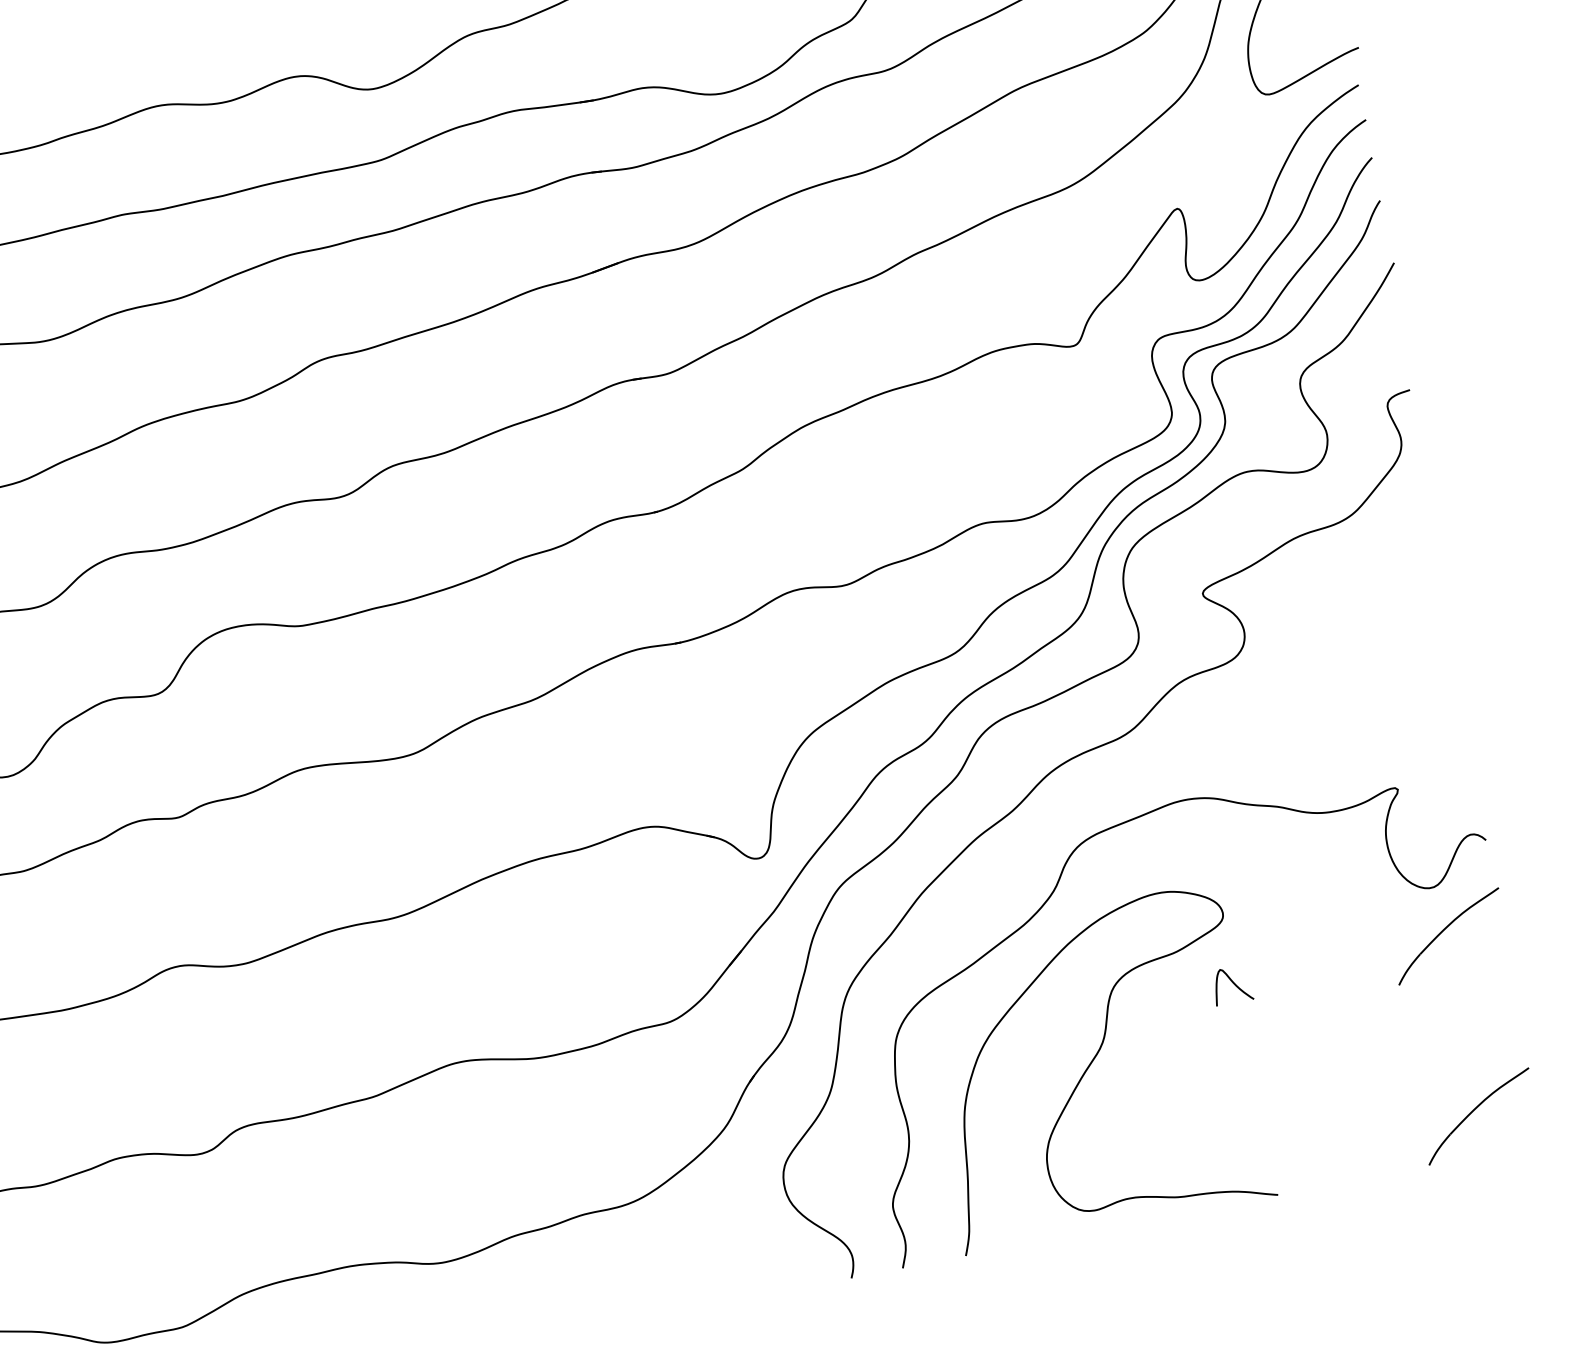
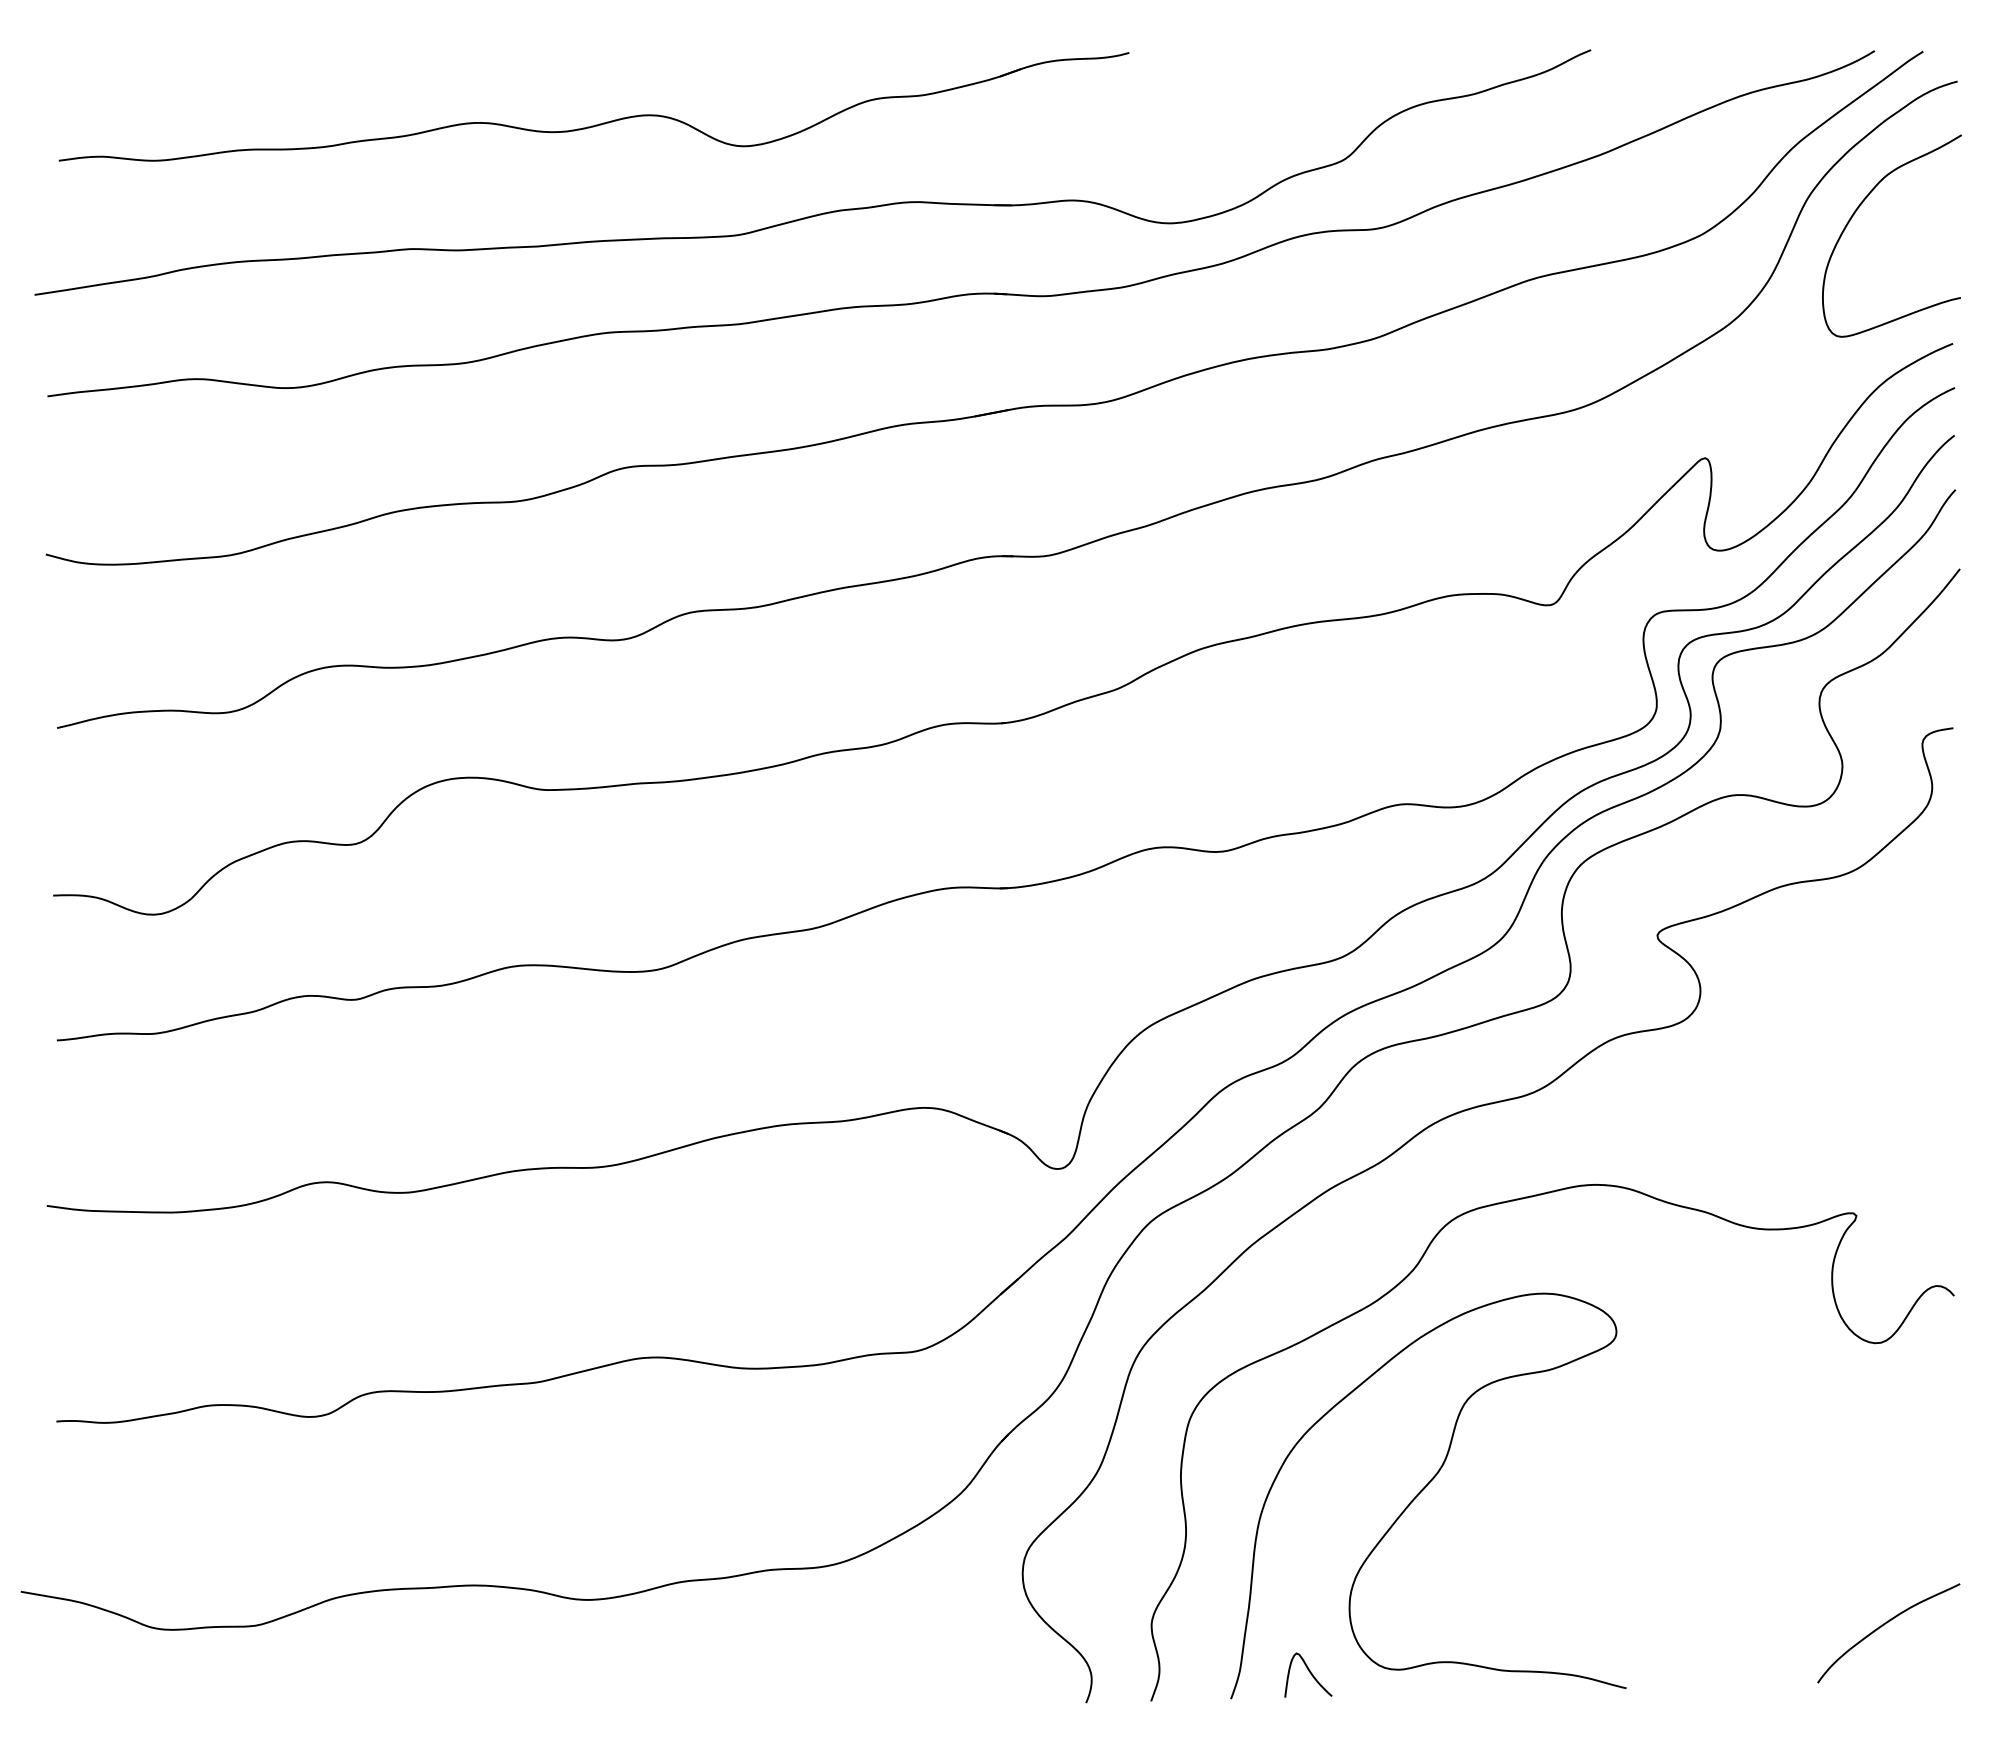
part: (1444, 930) -> (1884, 1398), removed
curve: (1234, 984) -> (1310, 1674), moved

